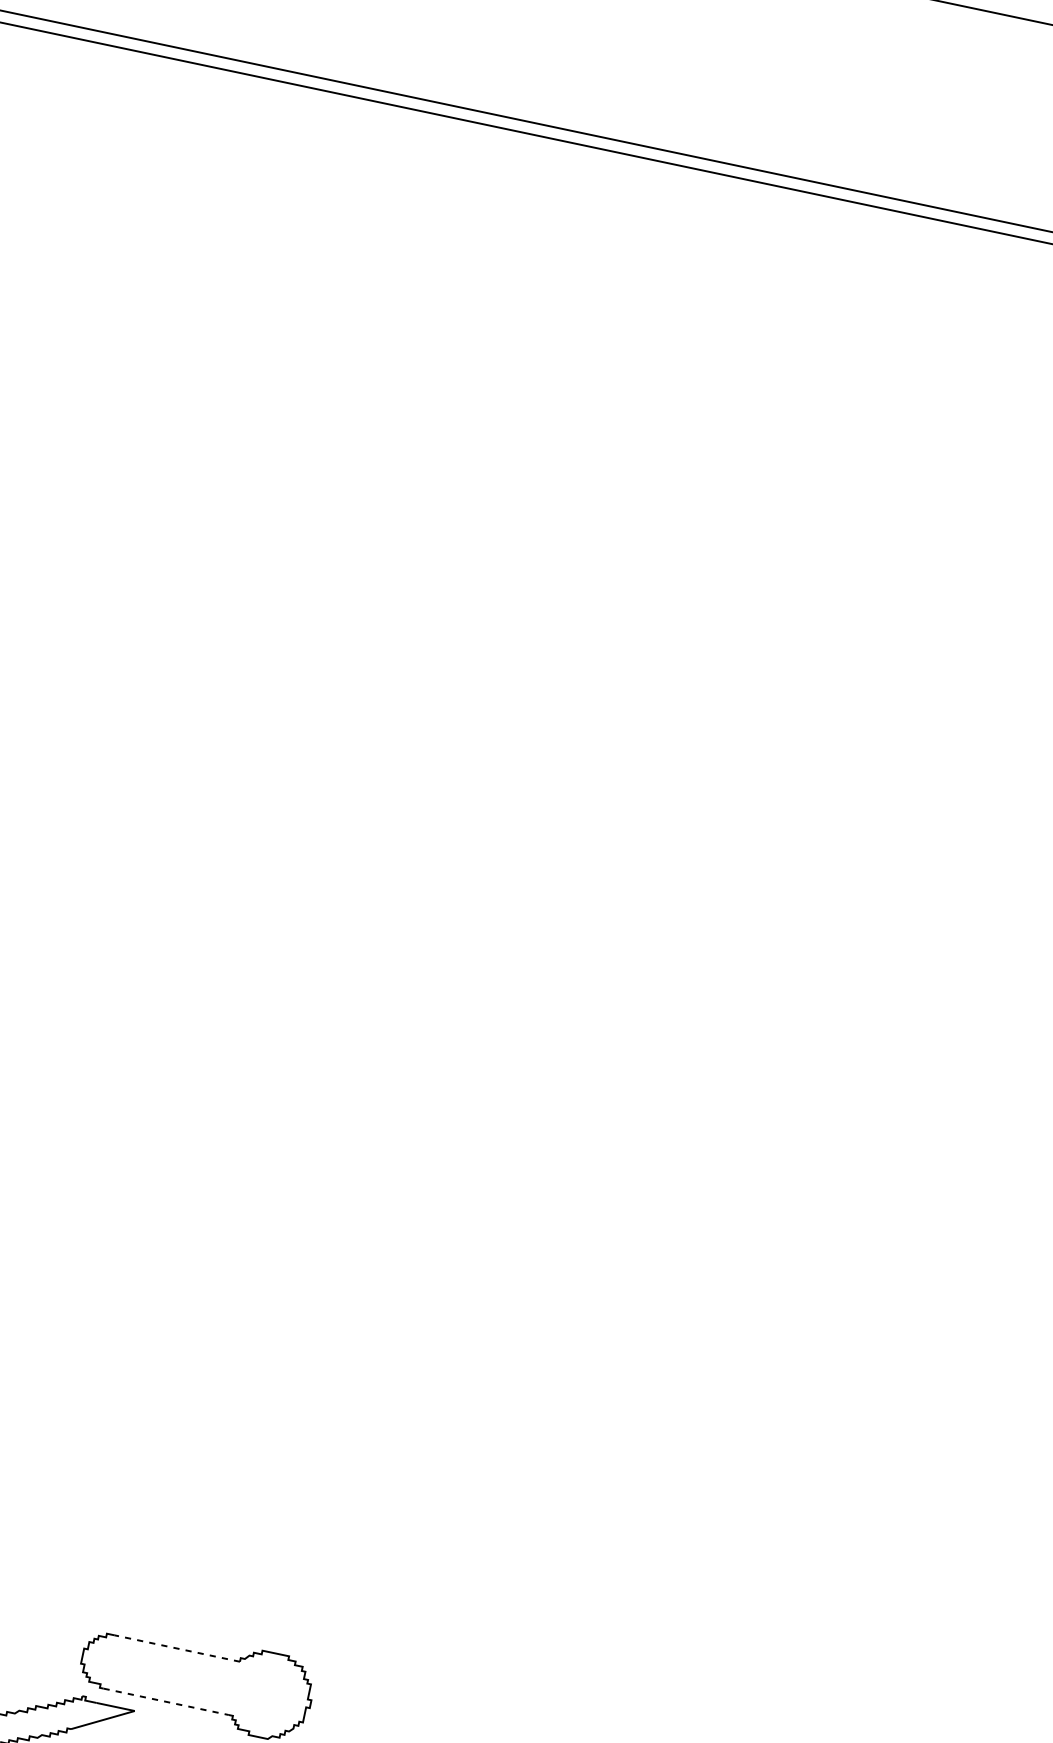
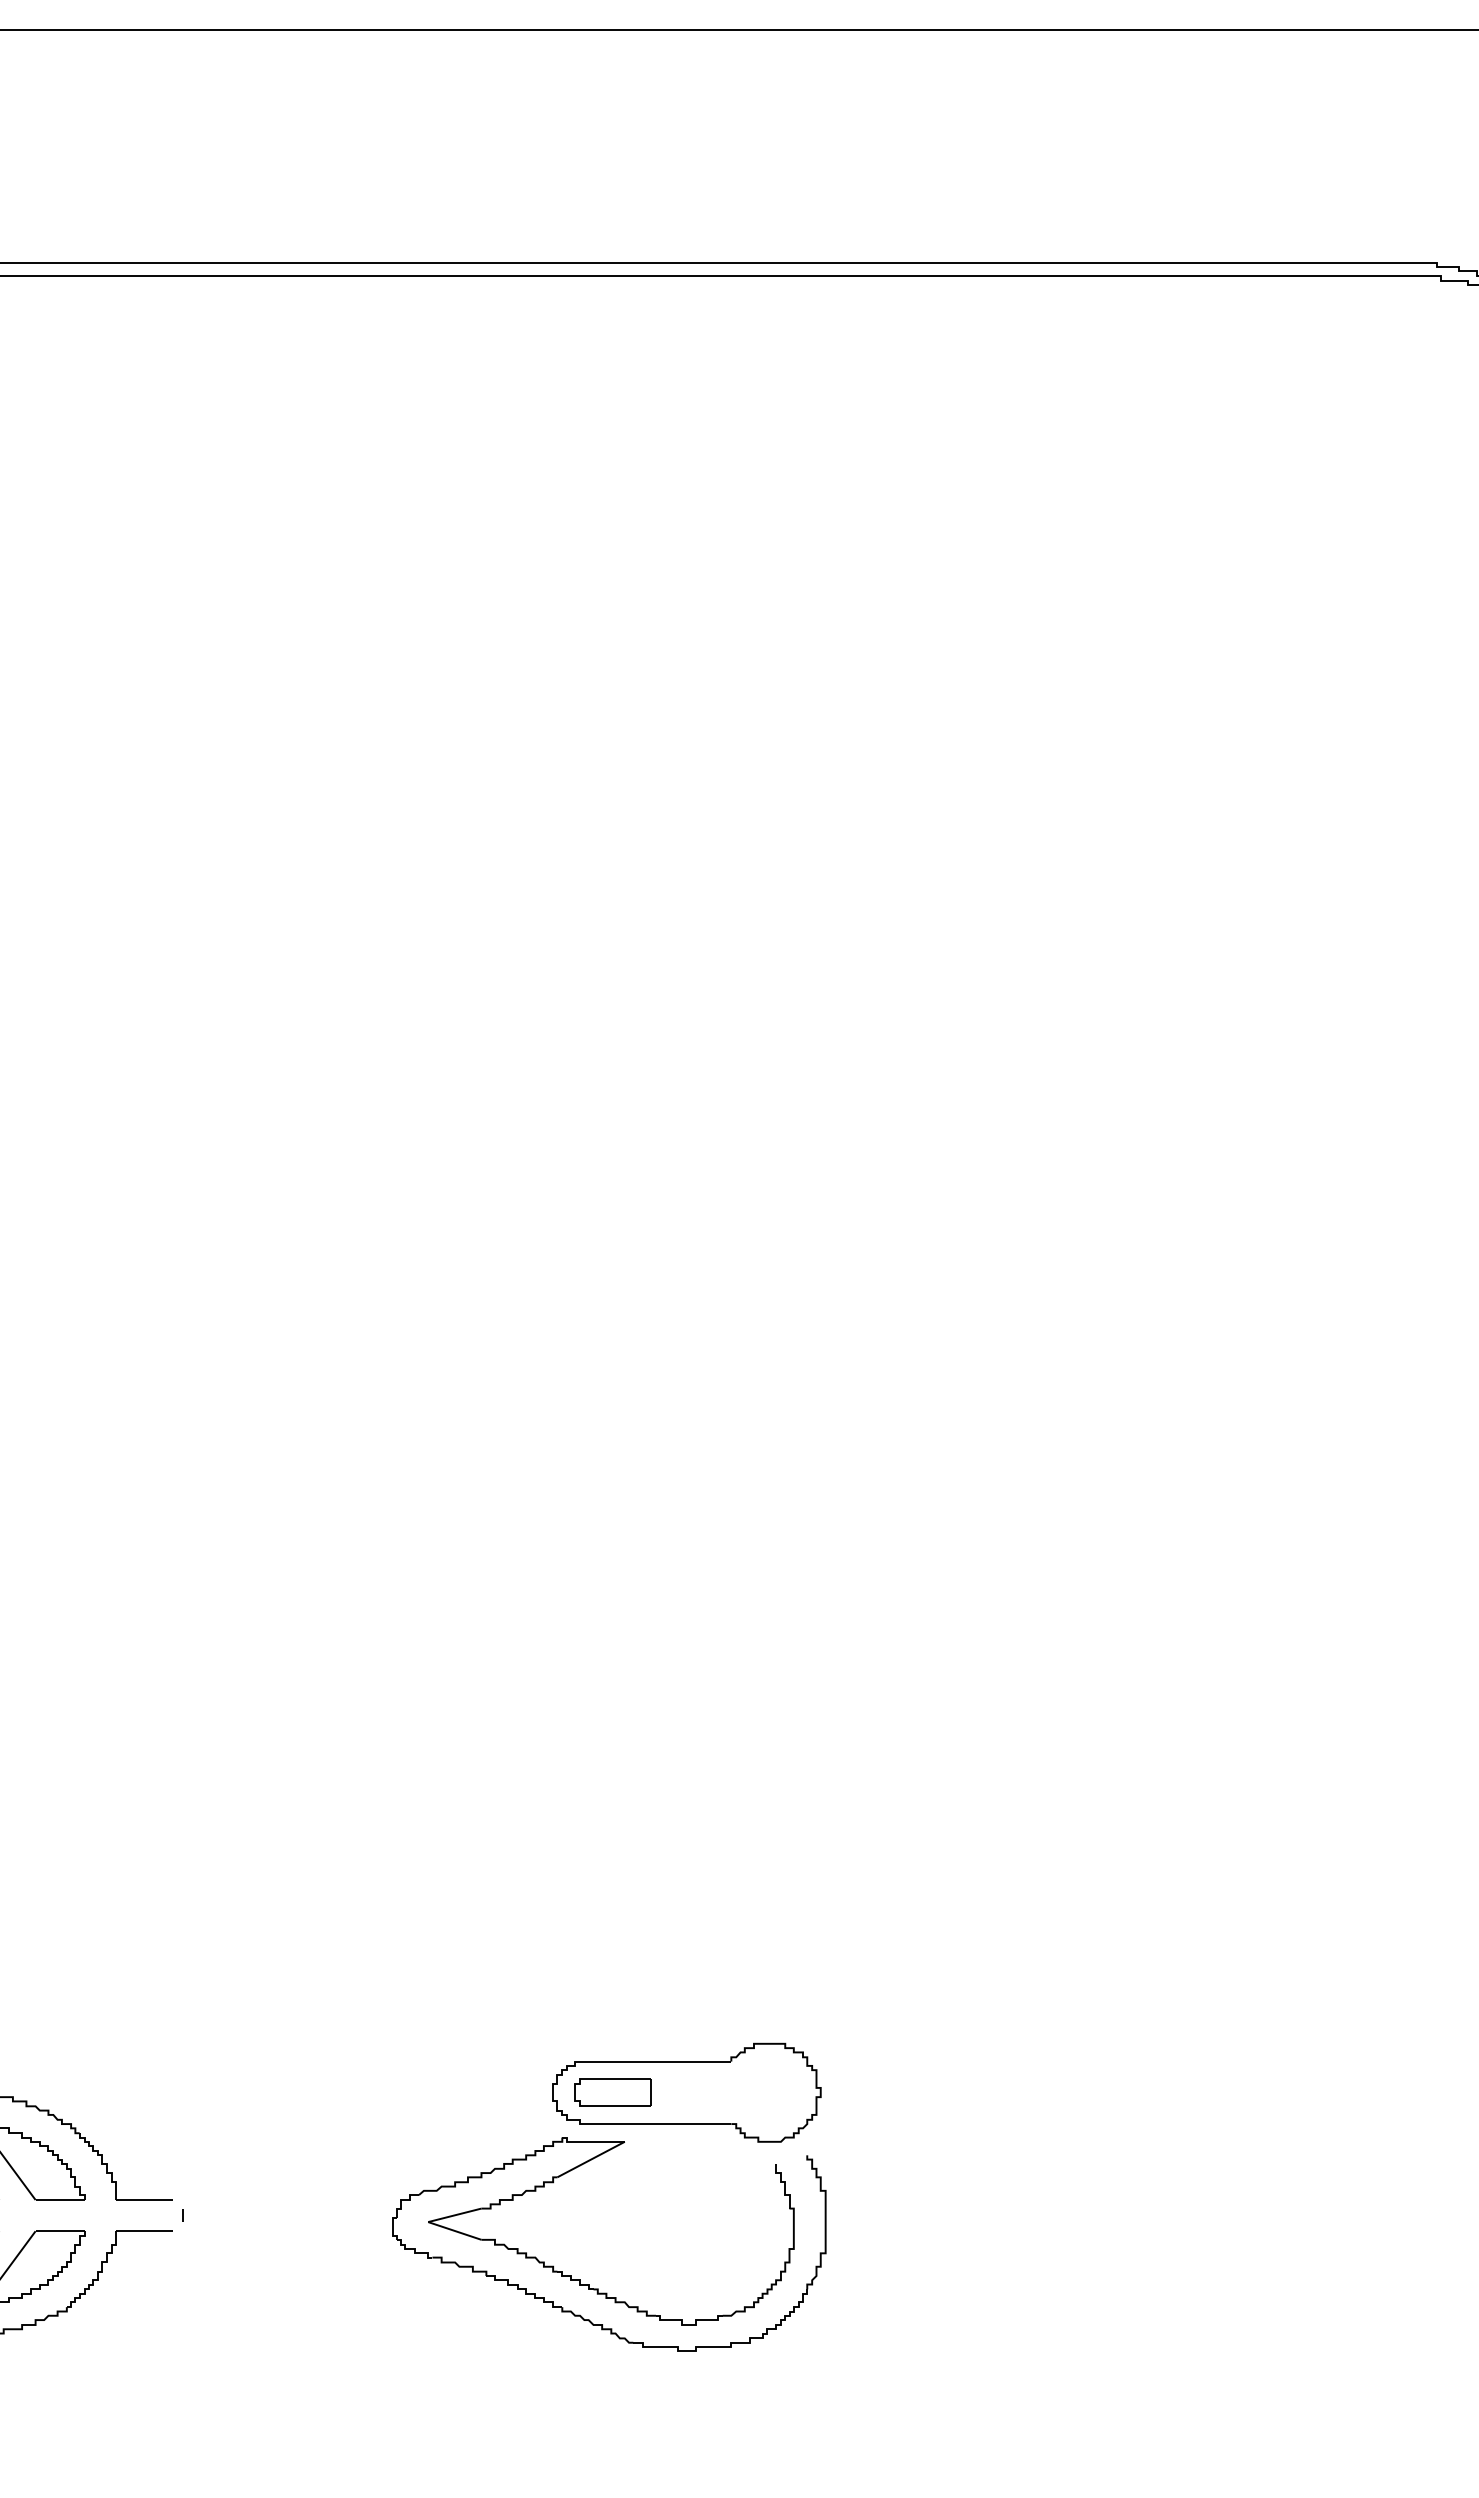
line: (177, 1648) -> (657, 2061), dashed -> solid
part: (133, 1666) -> (612, 2092), added
line: (166, 1702) -> (658, 2124), dashed -> solid

